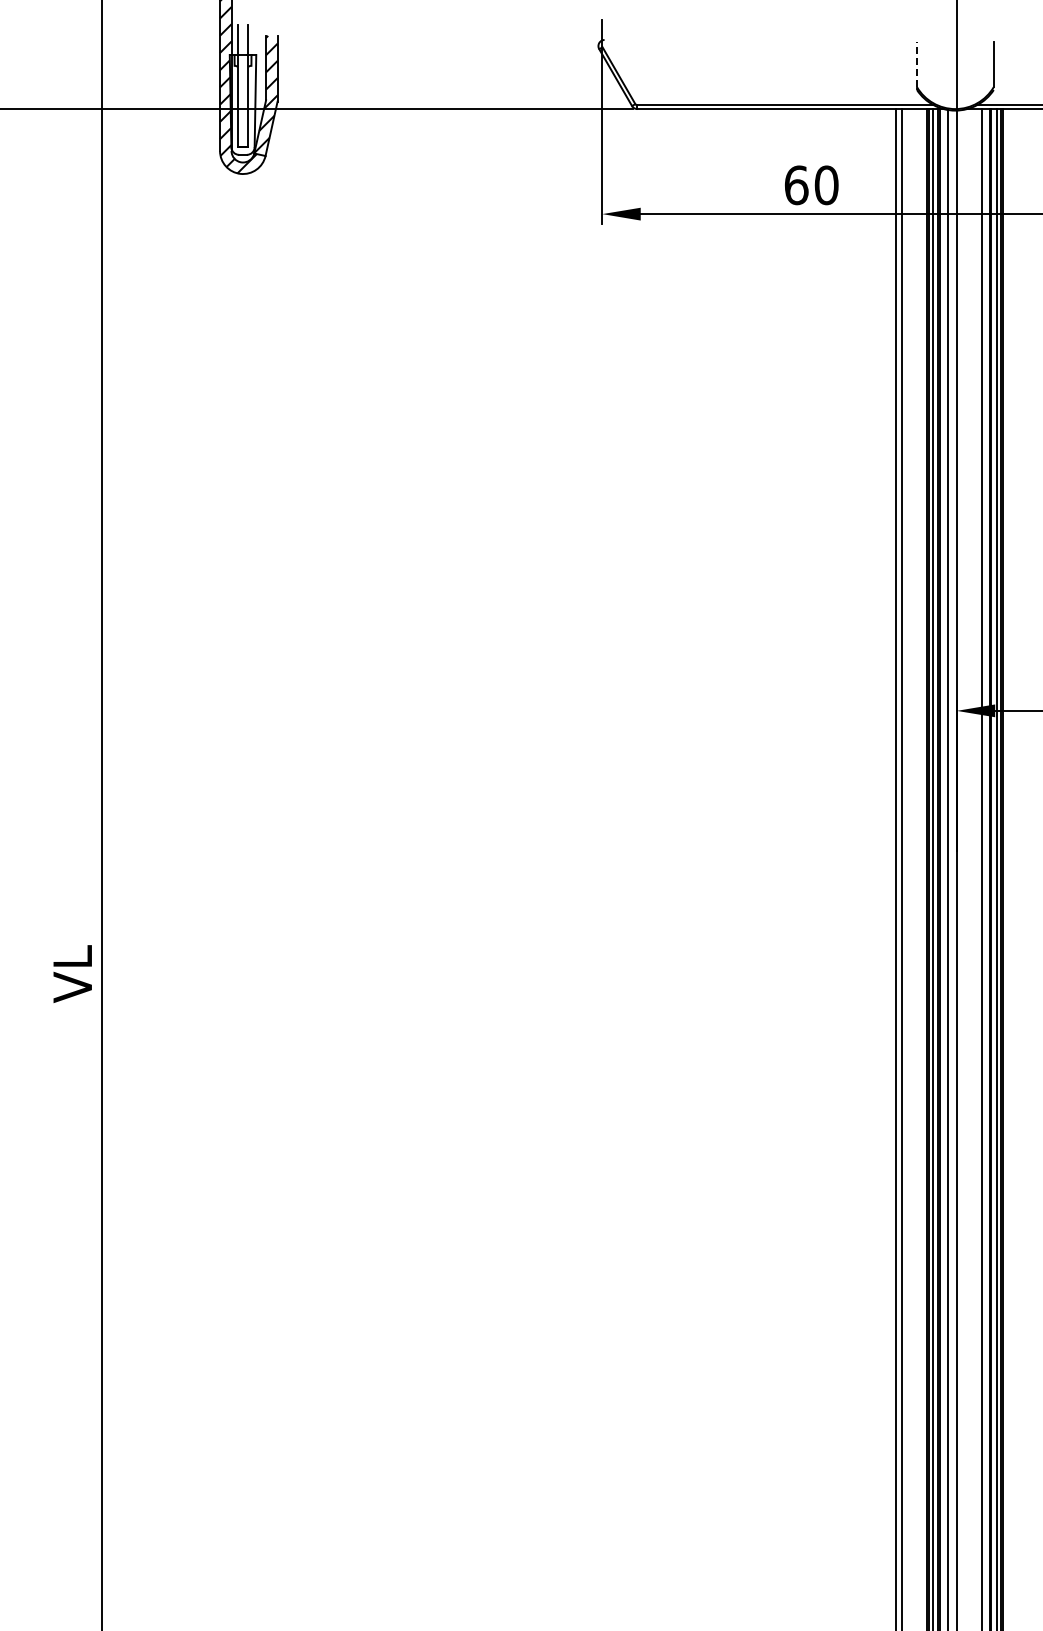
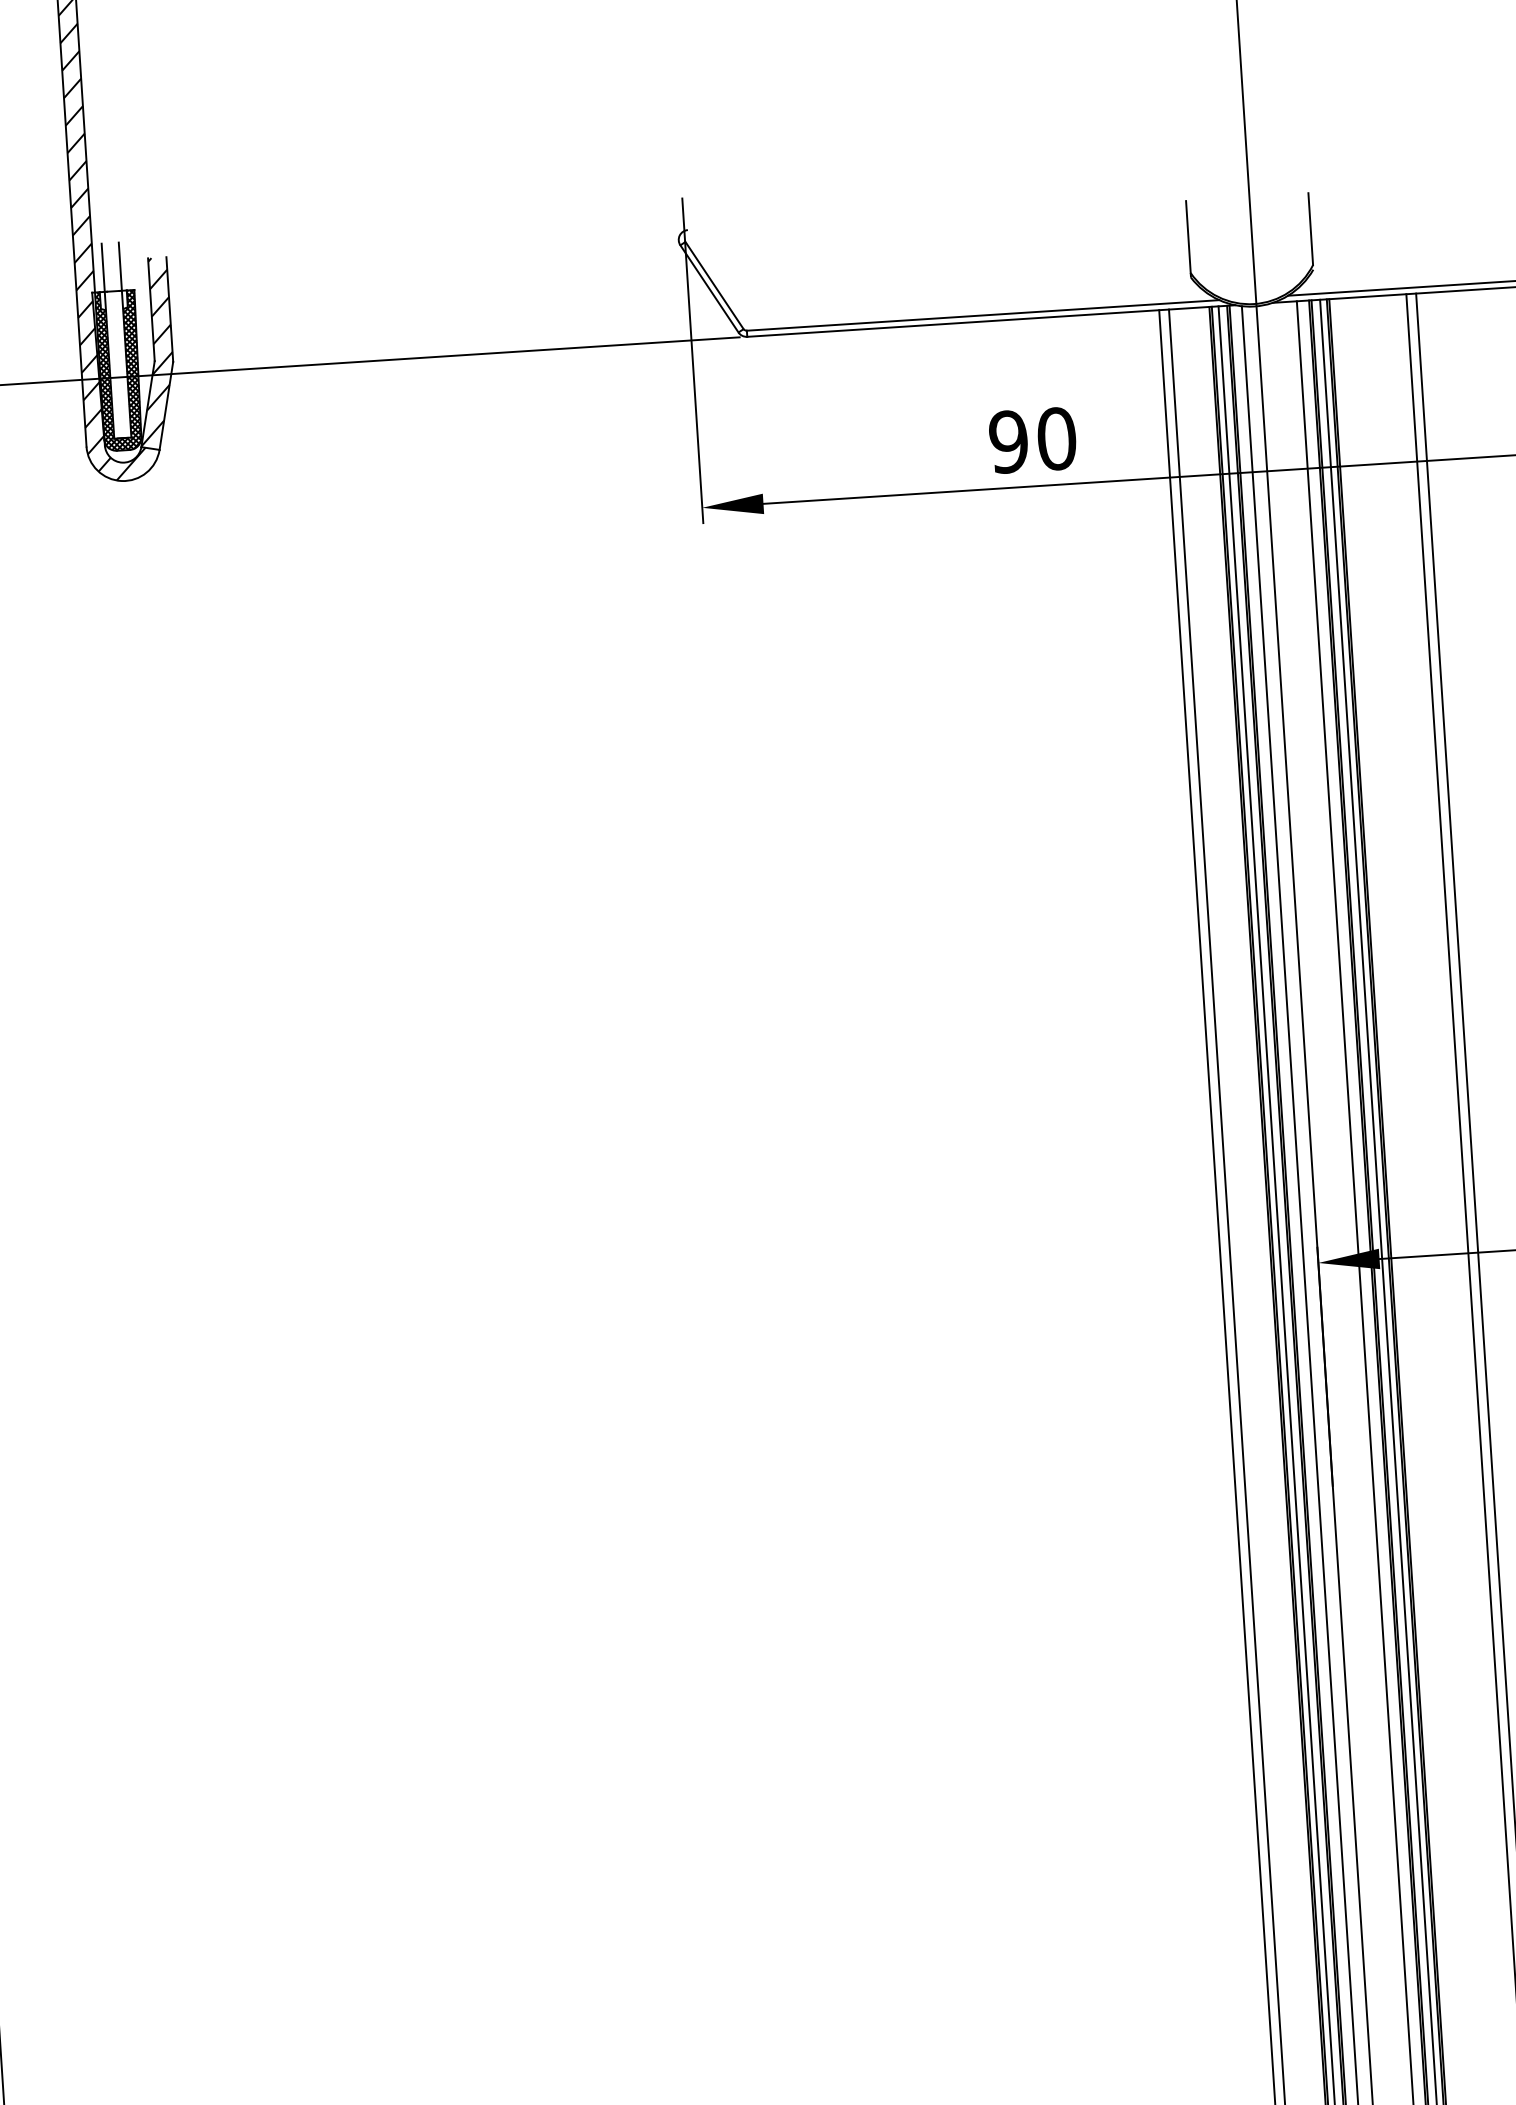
line: (917, 64) -> (1189, 236), dashed -> solid
hatch: (243, 104) -> (119, 370), added
text: (796, 185) -> (1008, 442), 60 -> 90

